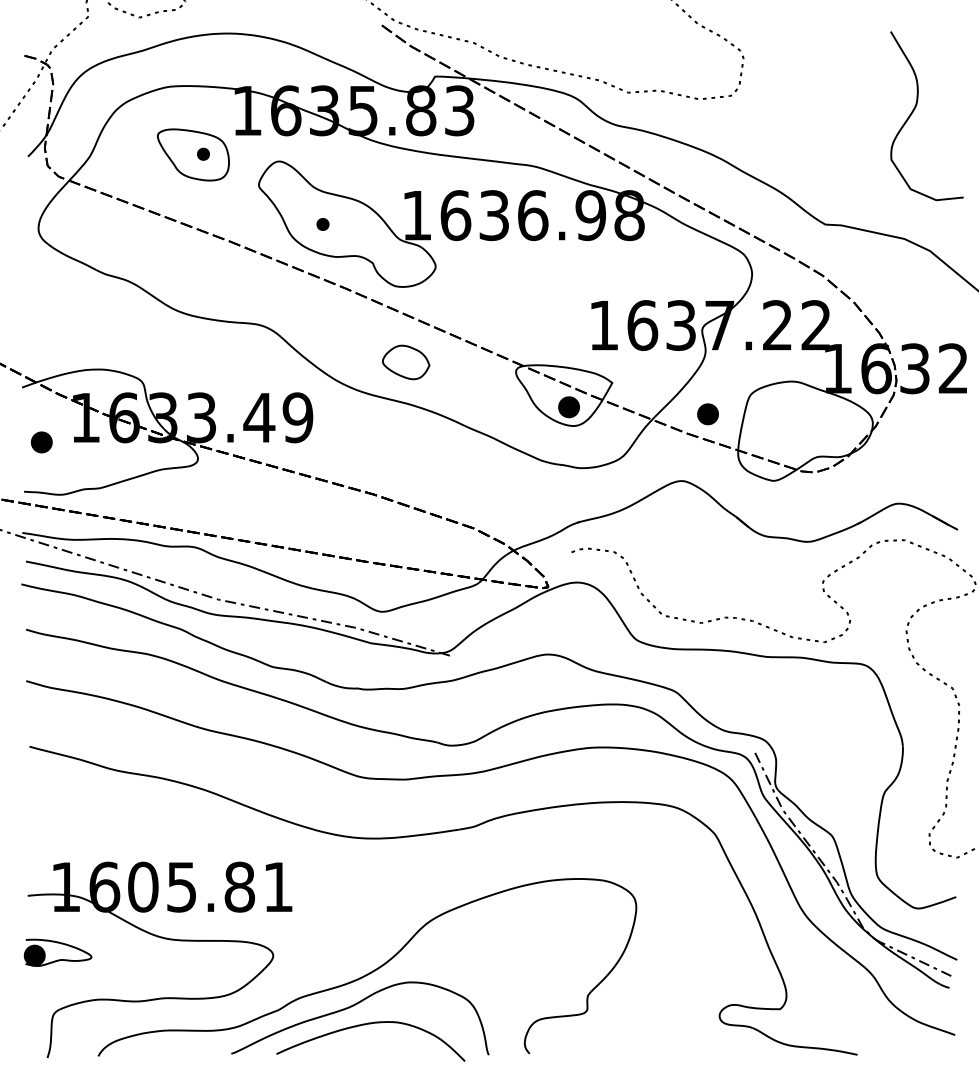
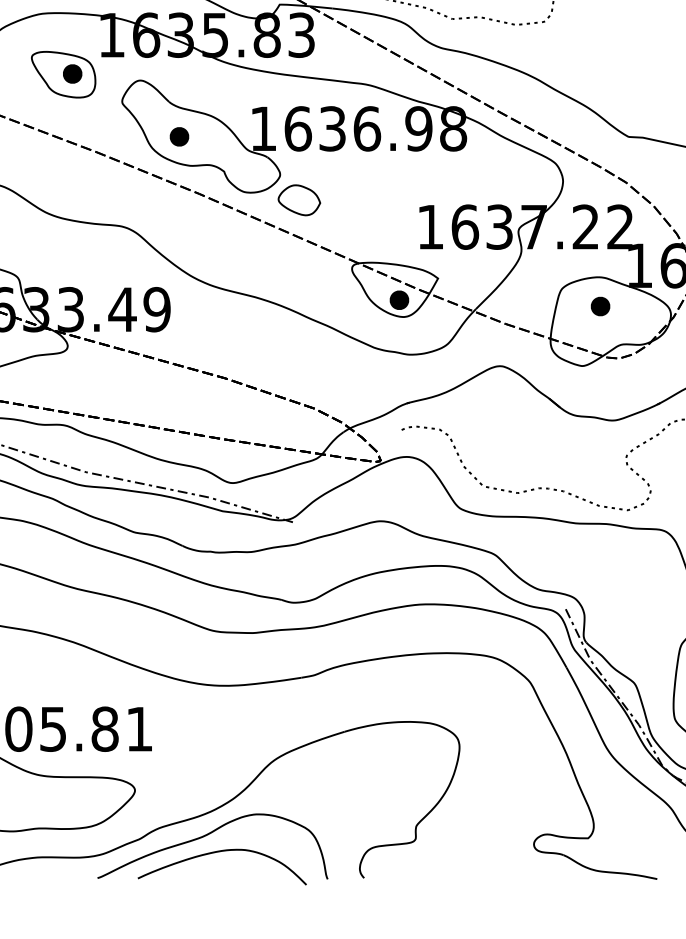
part: (203, 154) -> (72, 74), size x1.67
part: (322, 224) -> (179, 136), size x1.67
part: (406, 362) -> (299, 200), moved
part: (707, 414) -> (600, 306), moved

